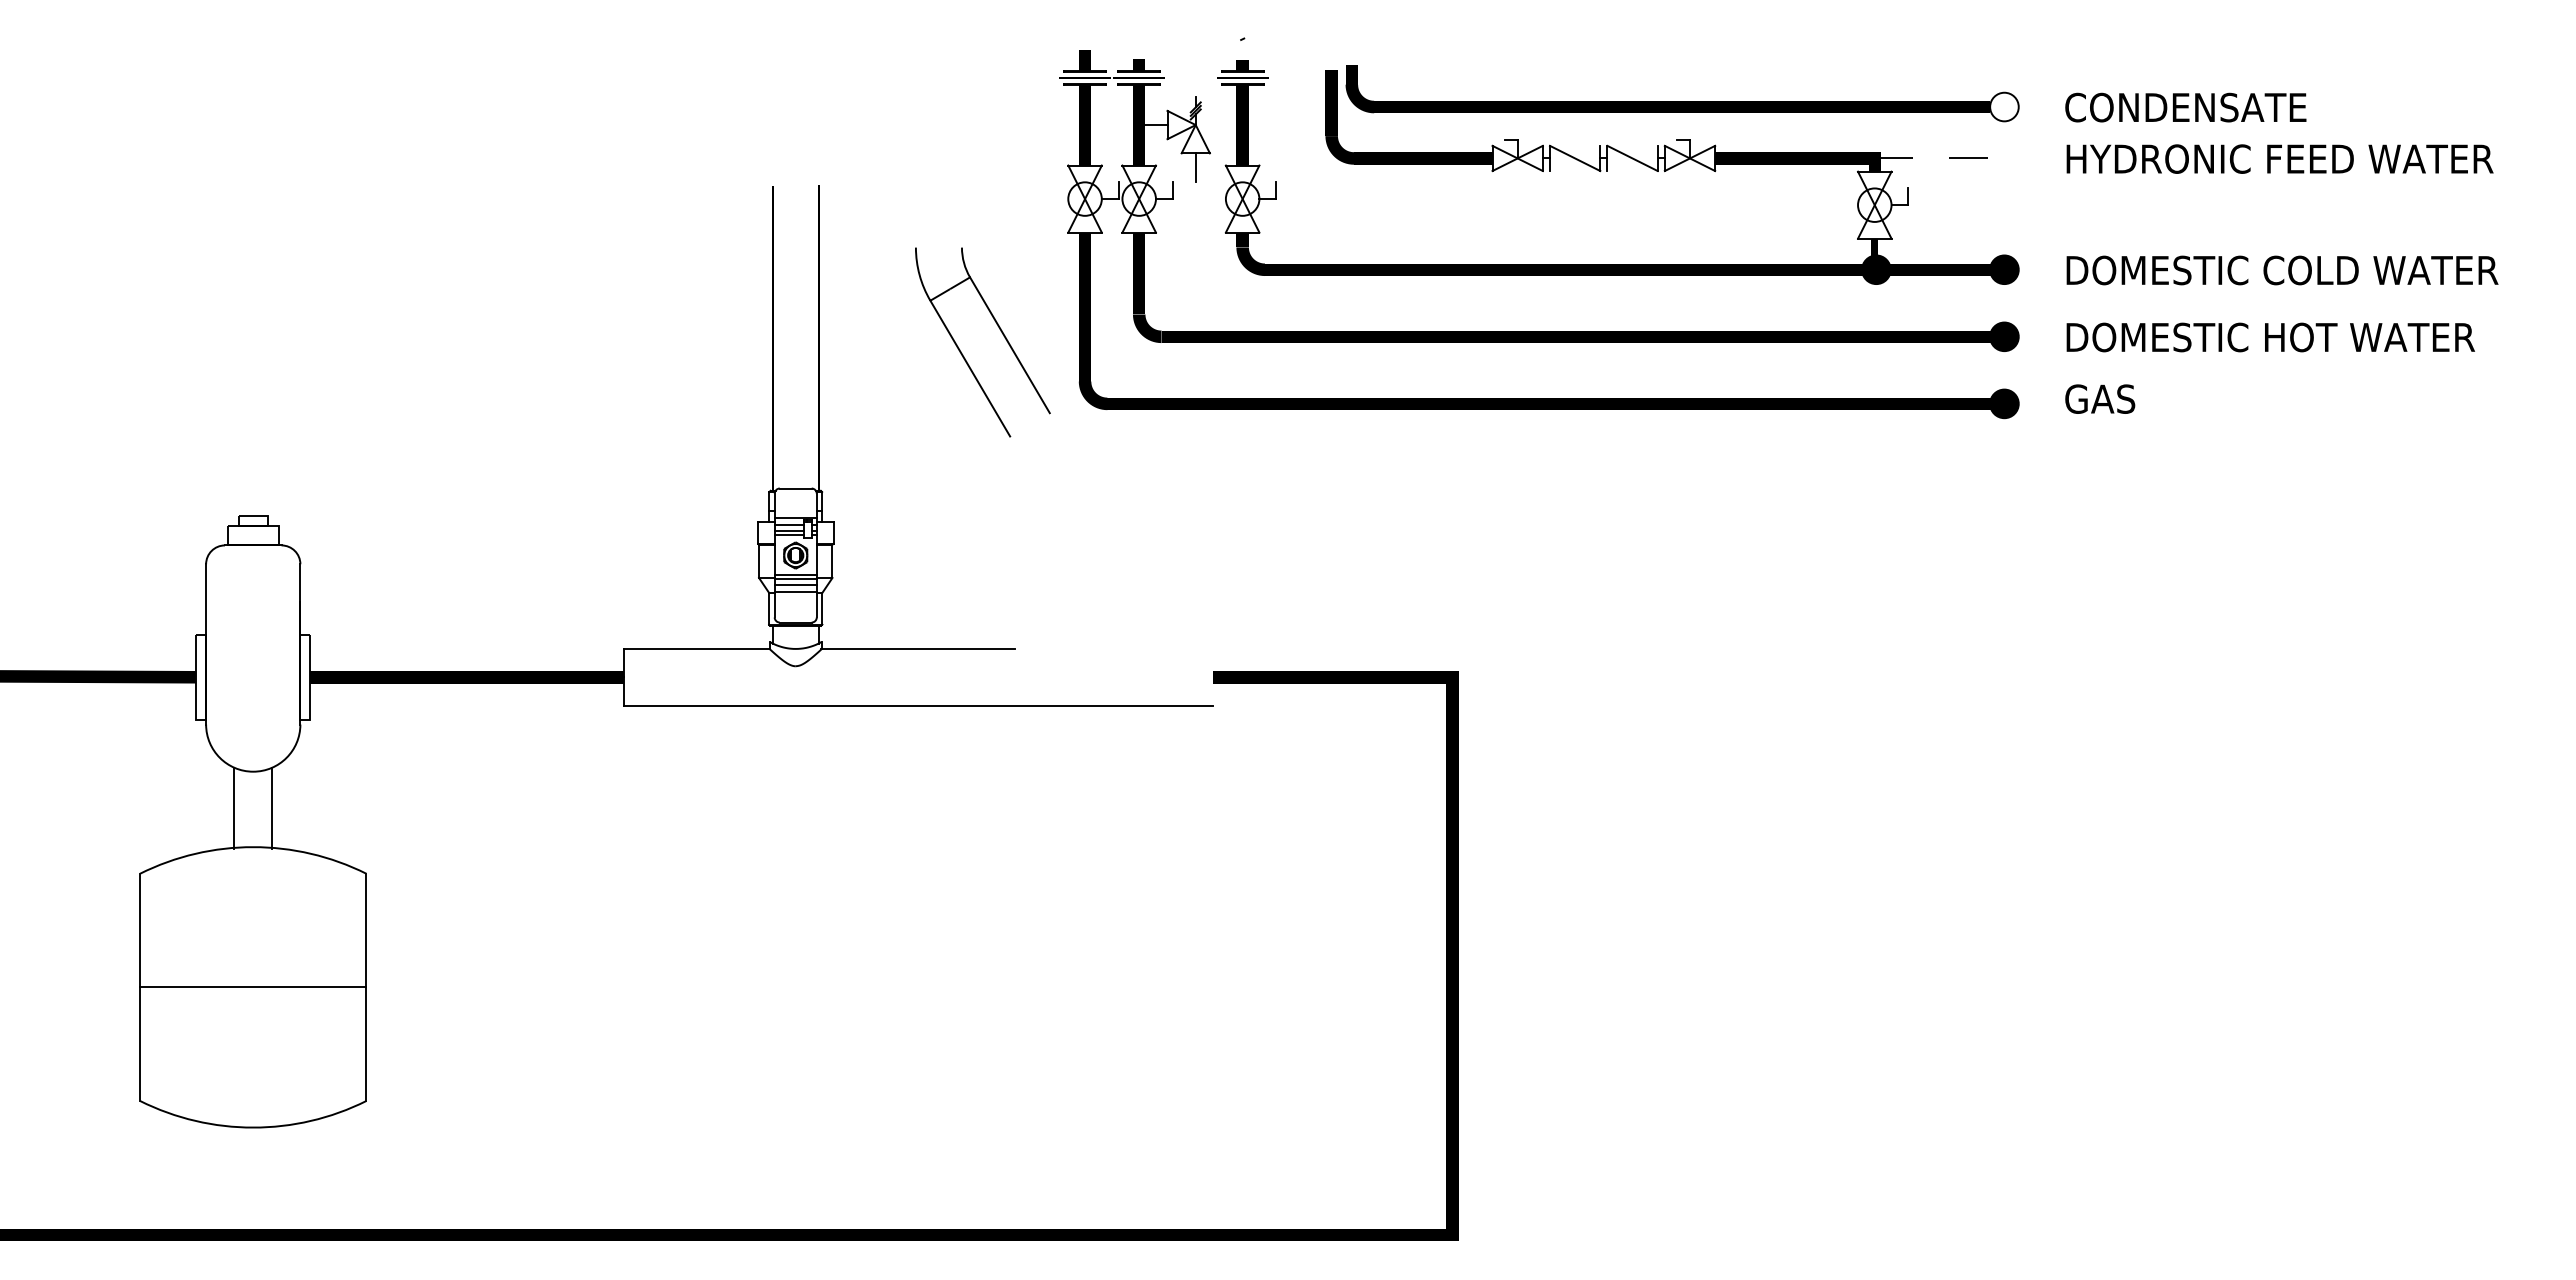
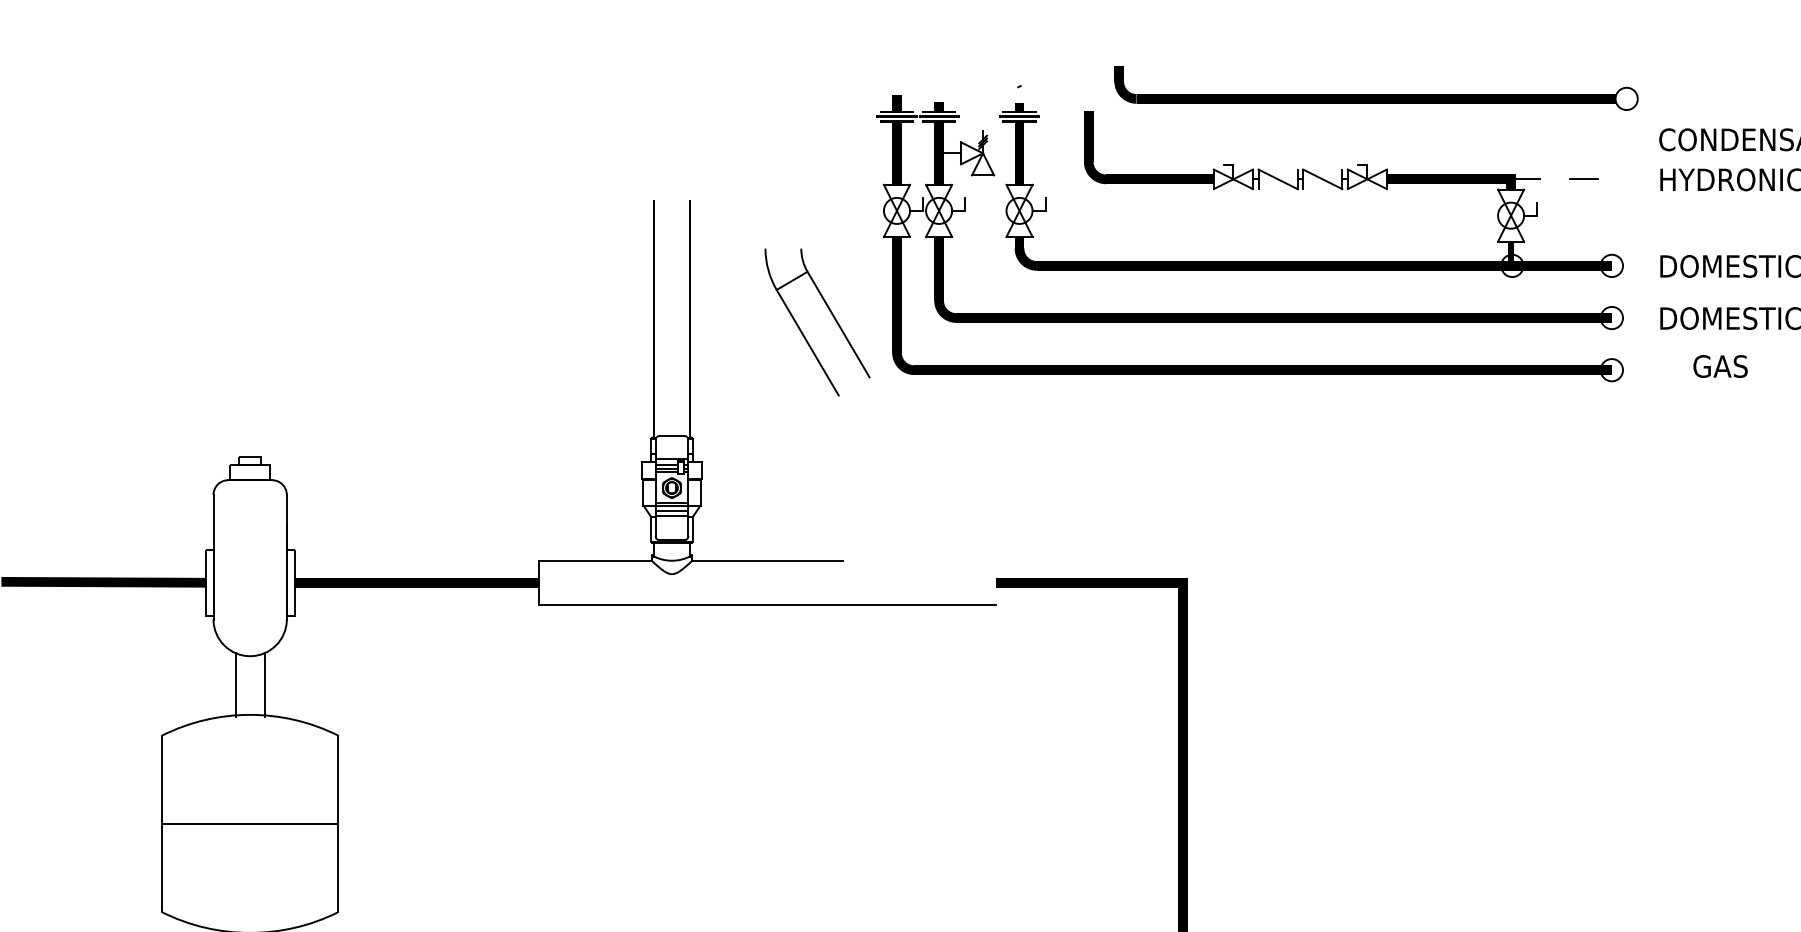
part: (1682, 101) -> (1376, 94), moved
line: (1195, 167) -> (982, 186), removed
fill: (1876, 269) -> (1512, 265), removed
fill: (2004, 269) -> (1611, 265), removed
fill: (2004, 336) -> (1611, 317), removed
text: (2100, 398) -> (1720, 365), moved
fill: (2004, 403) -> (1611, 369), removed

